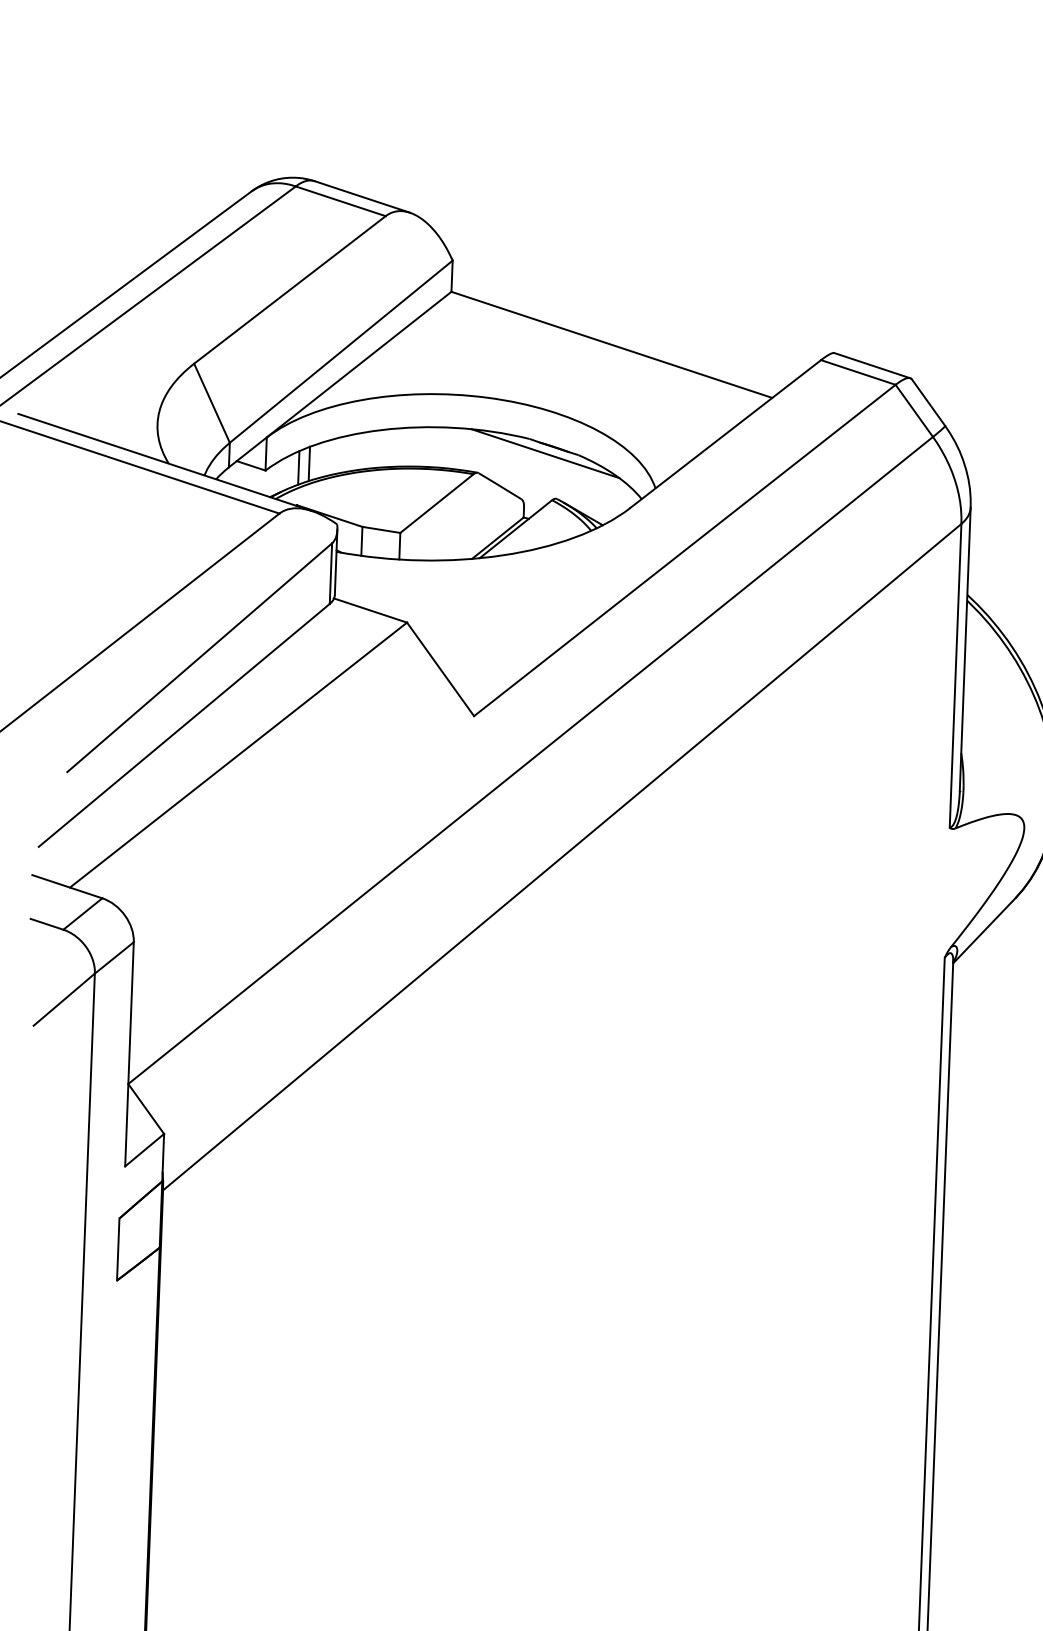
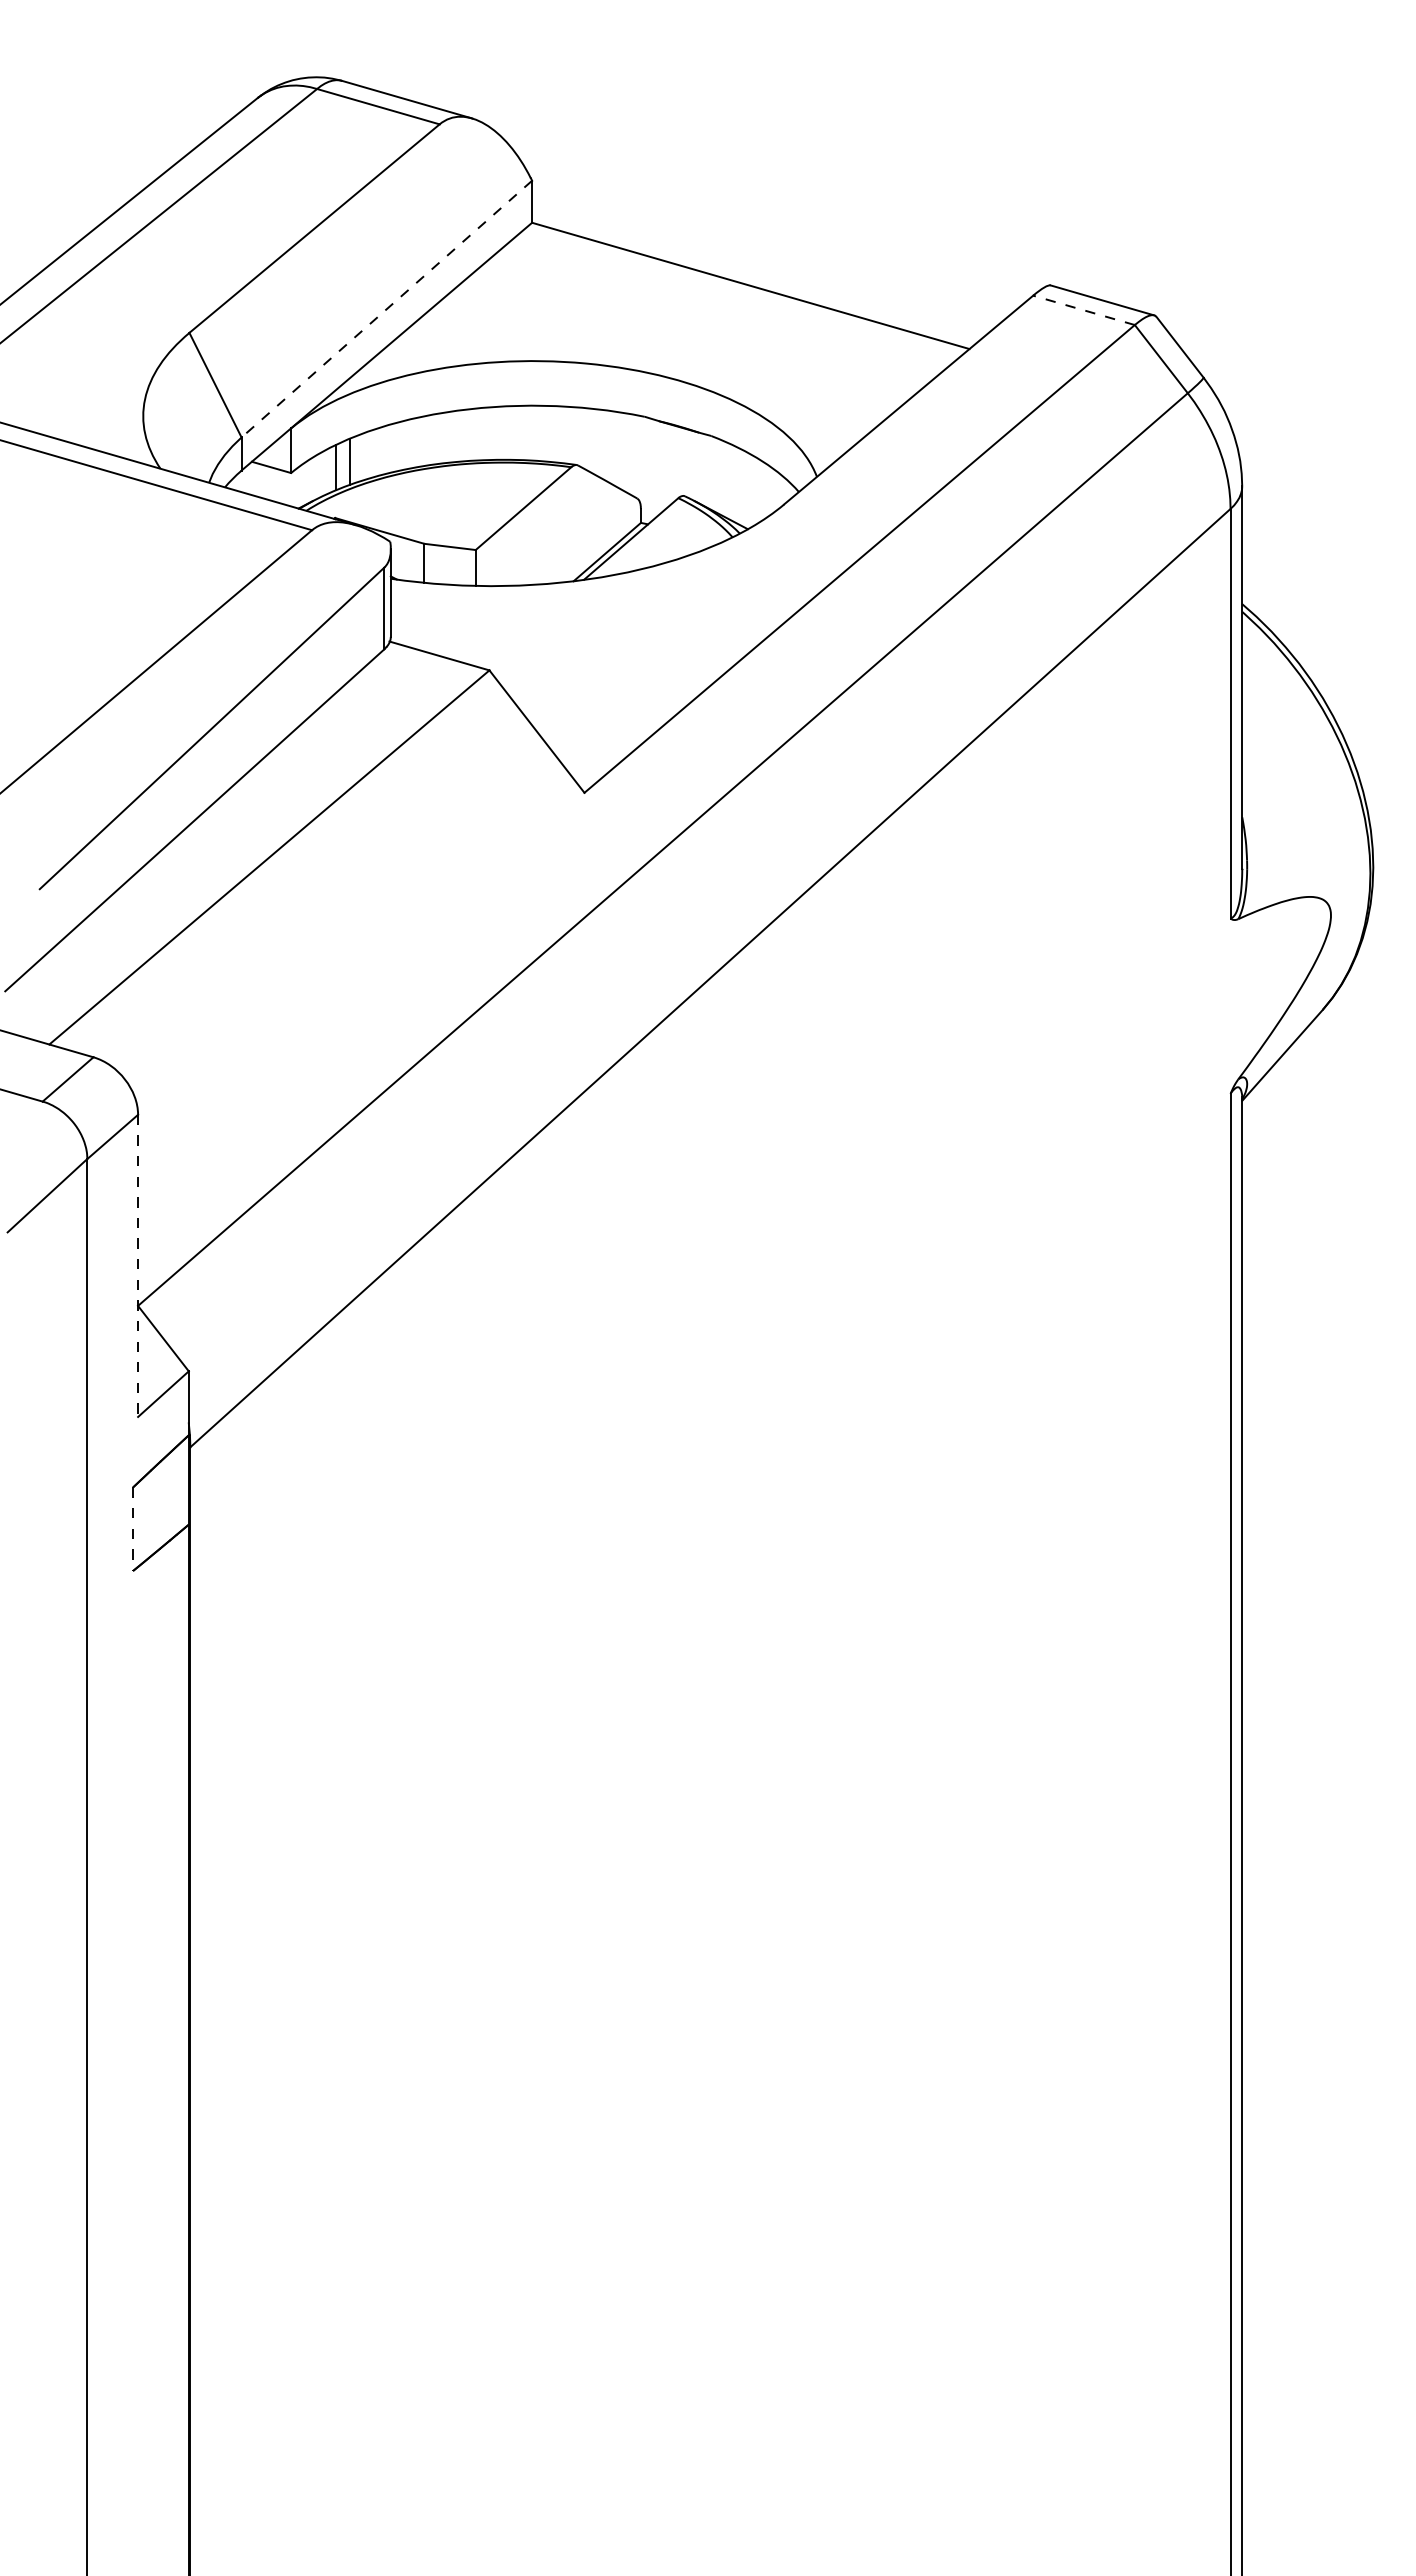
line: (340, 351) -> (386, 309), solid -> dashed
line: (858, 372) -> (1084, 310), solid -> dashed
line: (545, 453) -> (666, 435), removed
line: (129, 1054) -> (138, 1266), solid -> dashed
line: (118, 1249) -> (133, 1529), solid -> dashed

